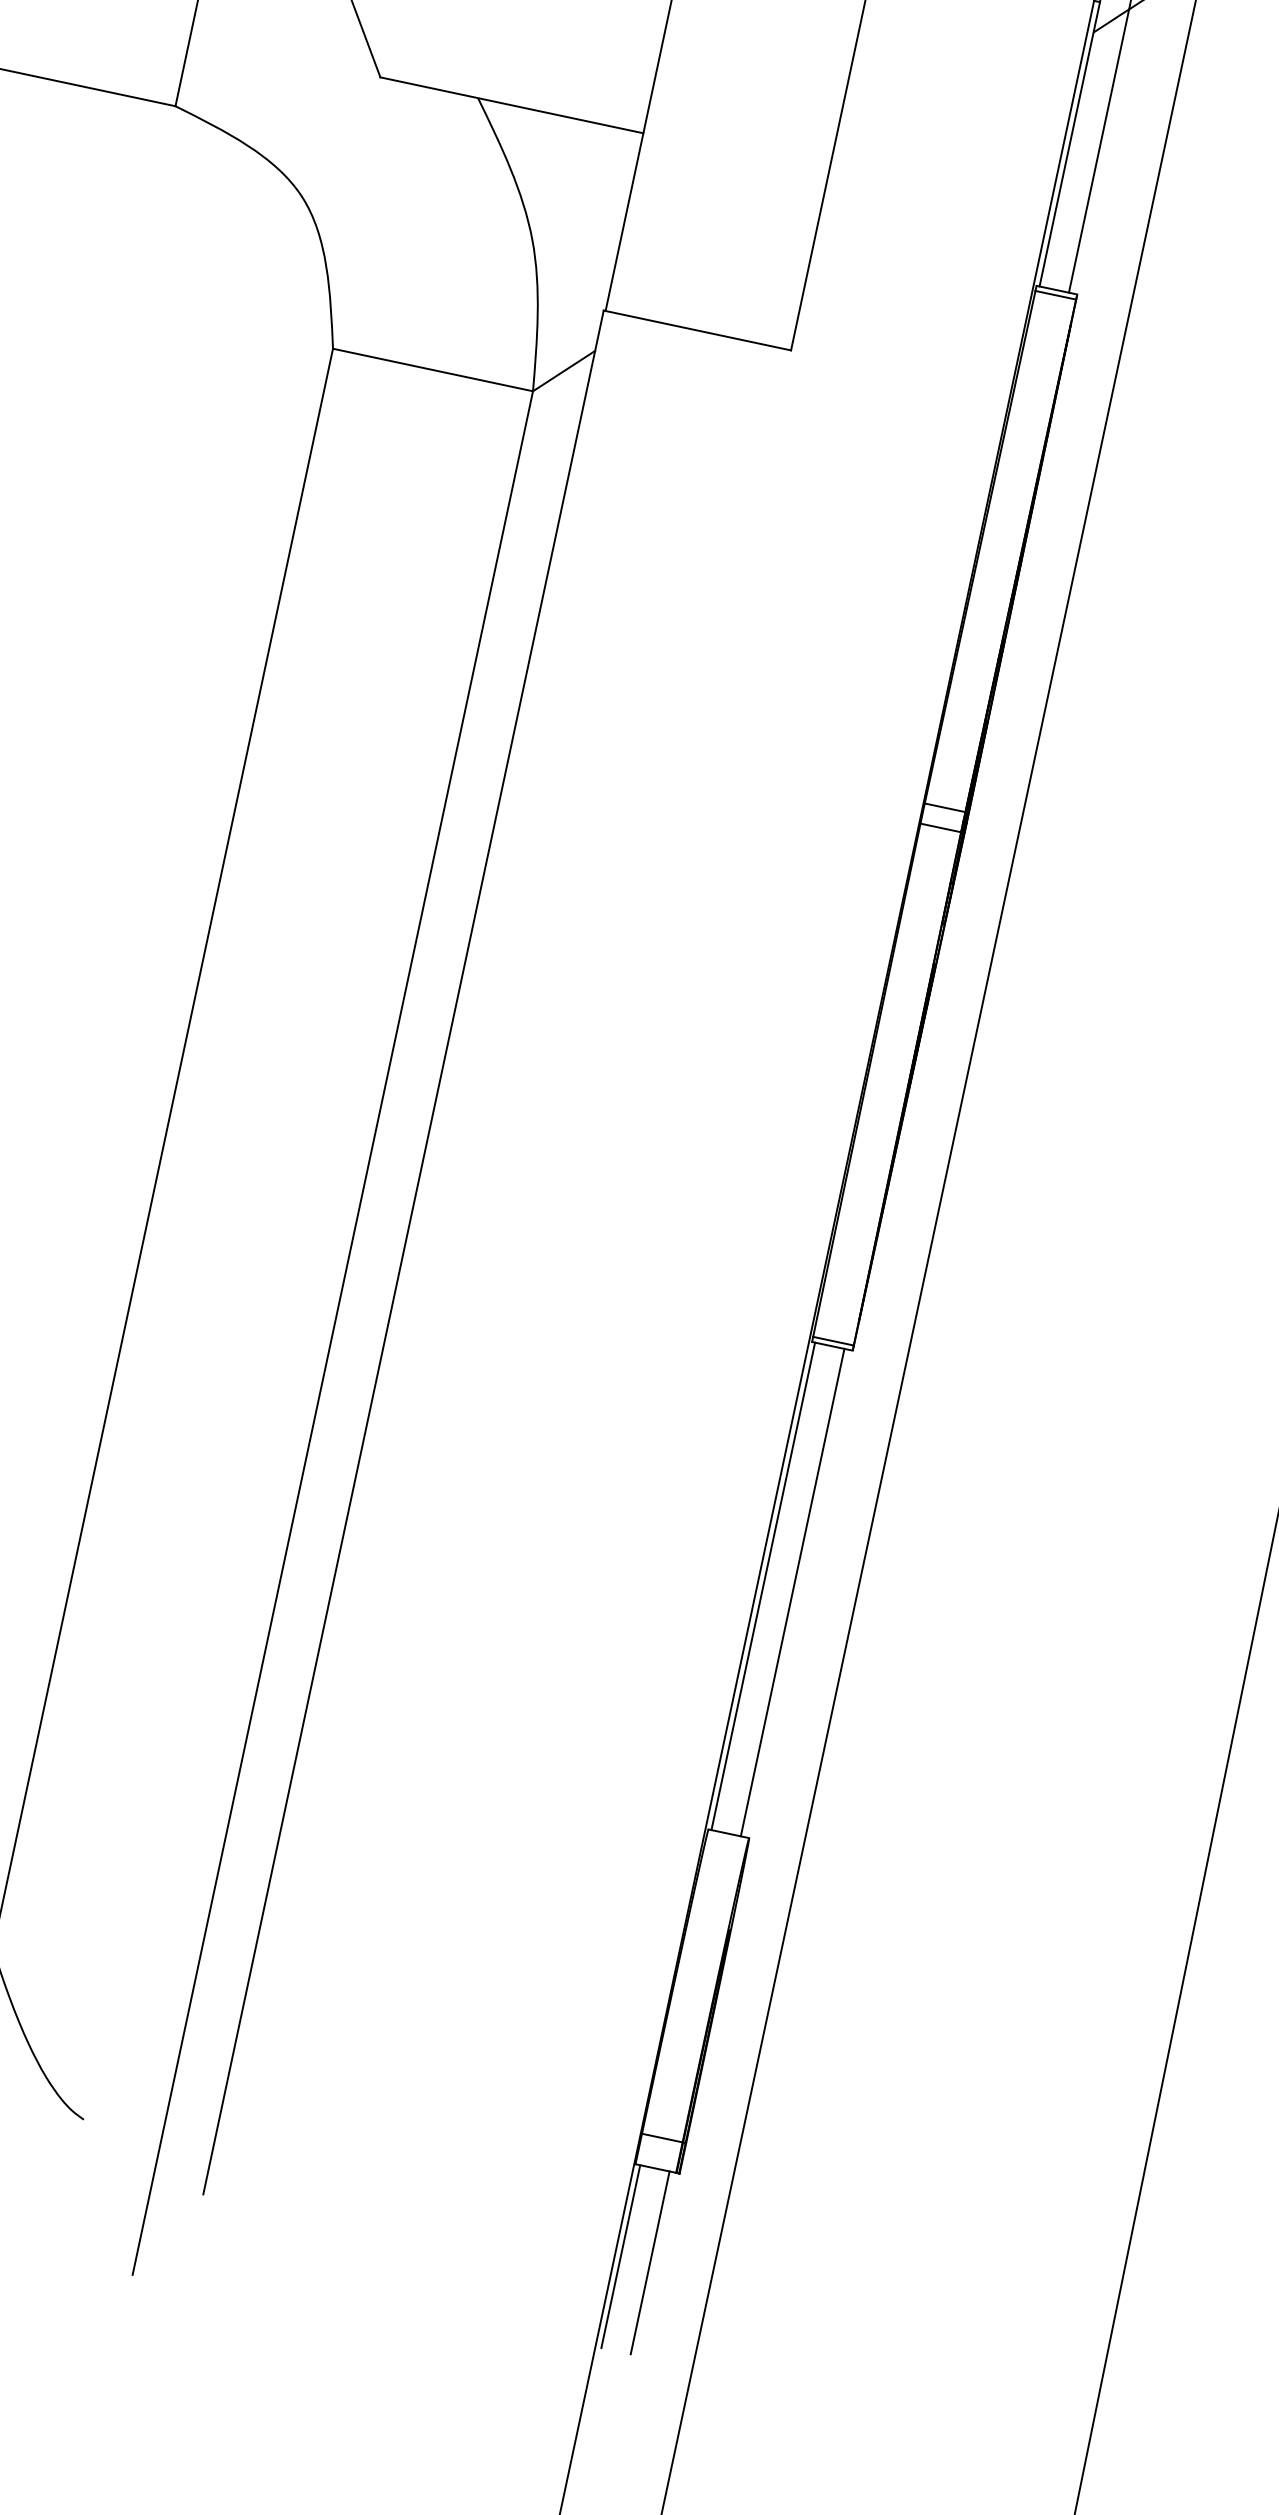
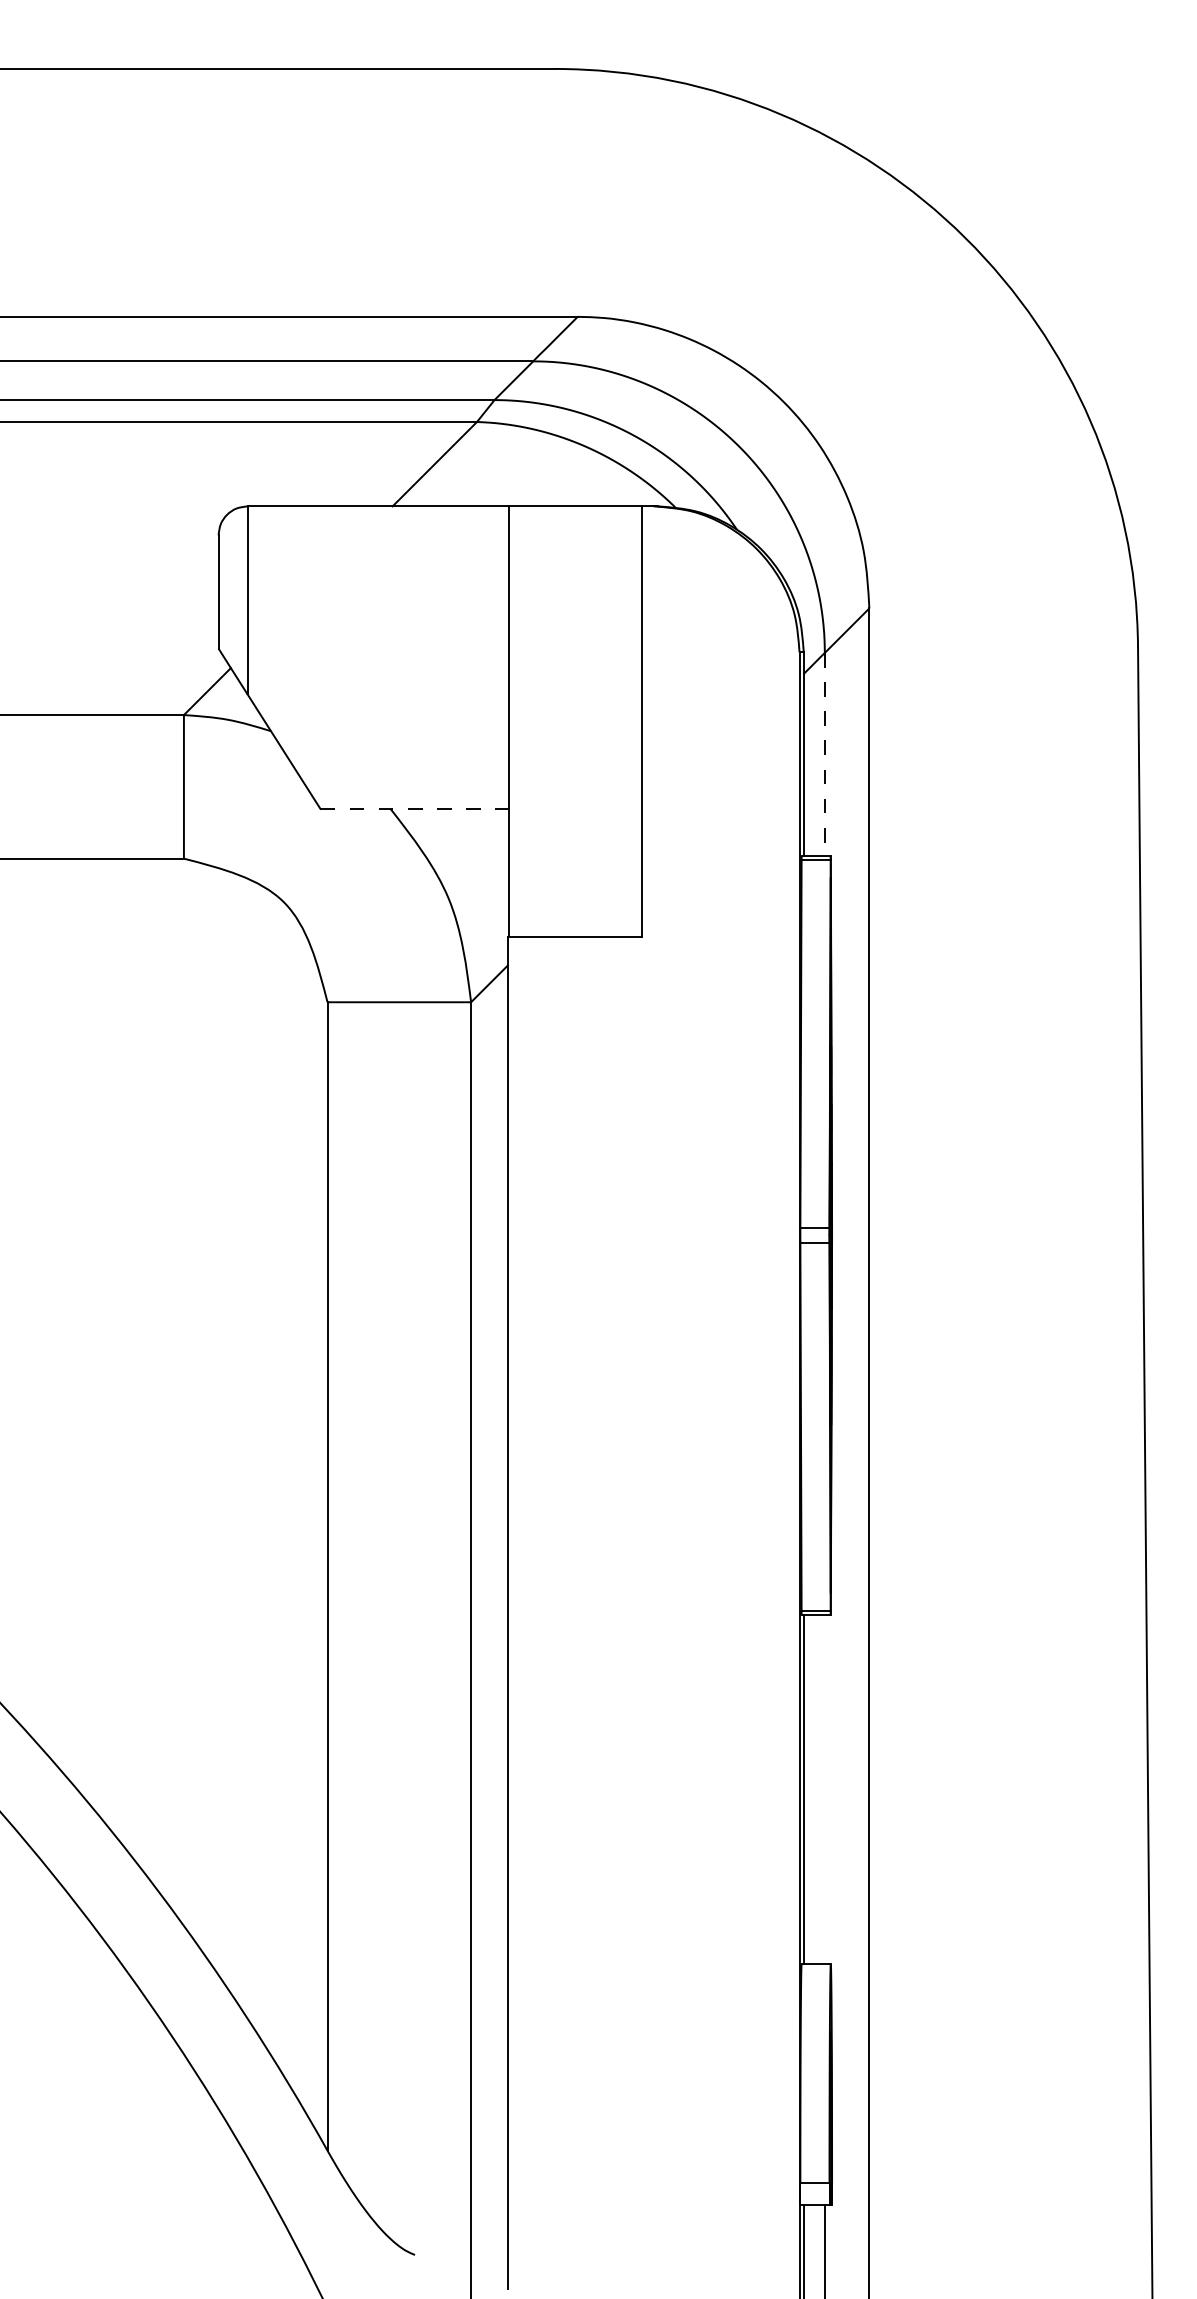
line: (512, 104) -> (415, 808), solid -> dashed
line: (1098, 150) -> (824, 754), solid -> dashed
line: (792, 1592) -> (824, 1789), removed

